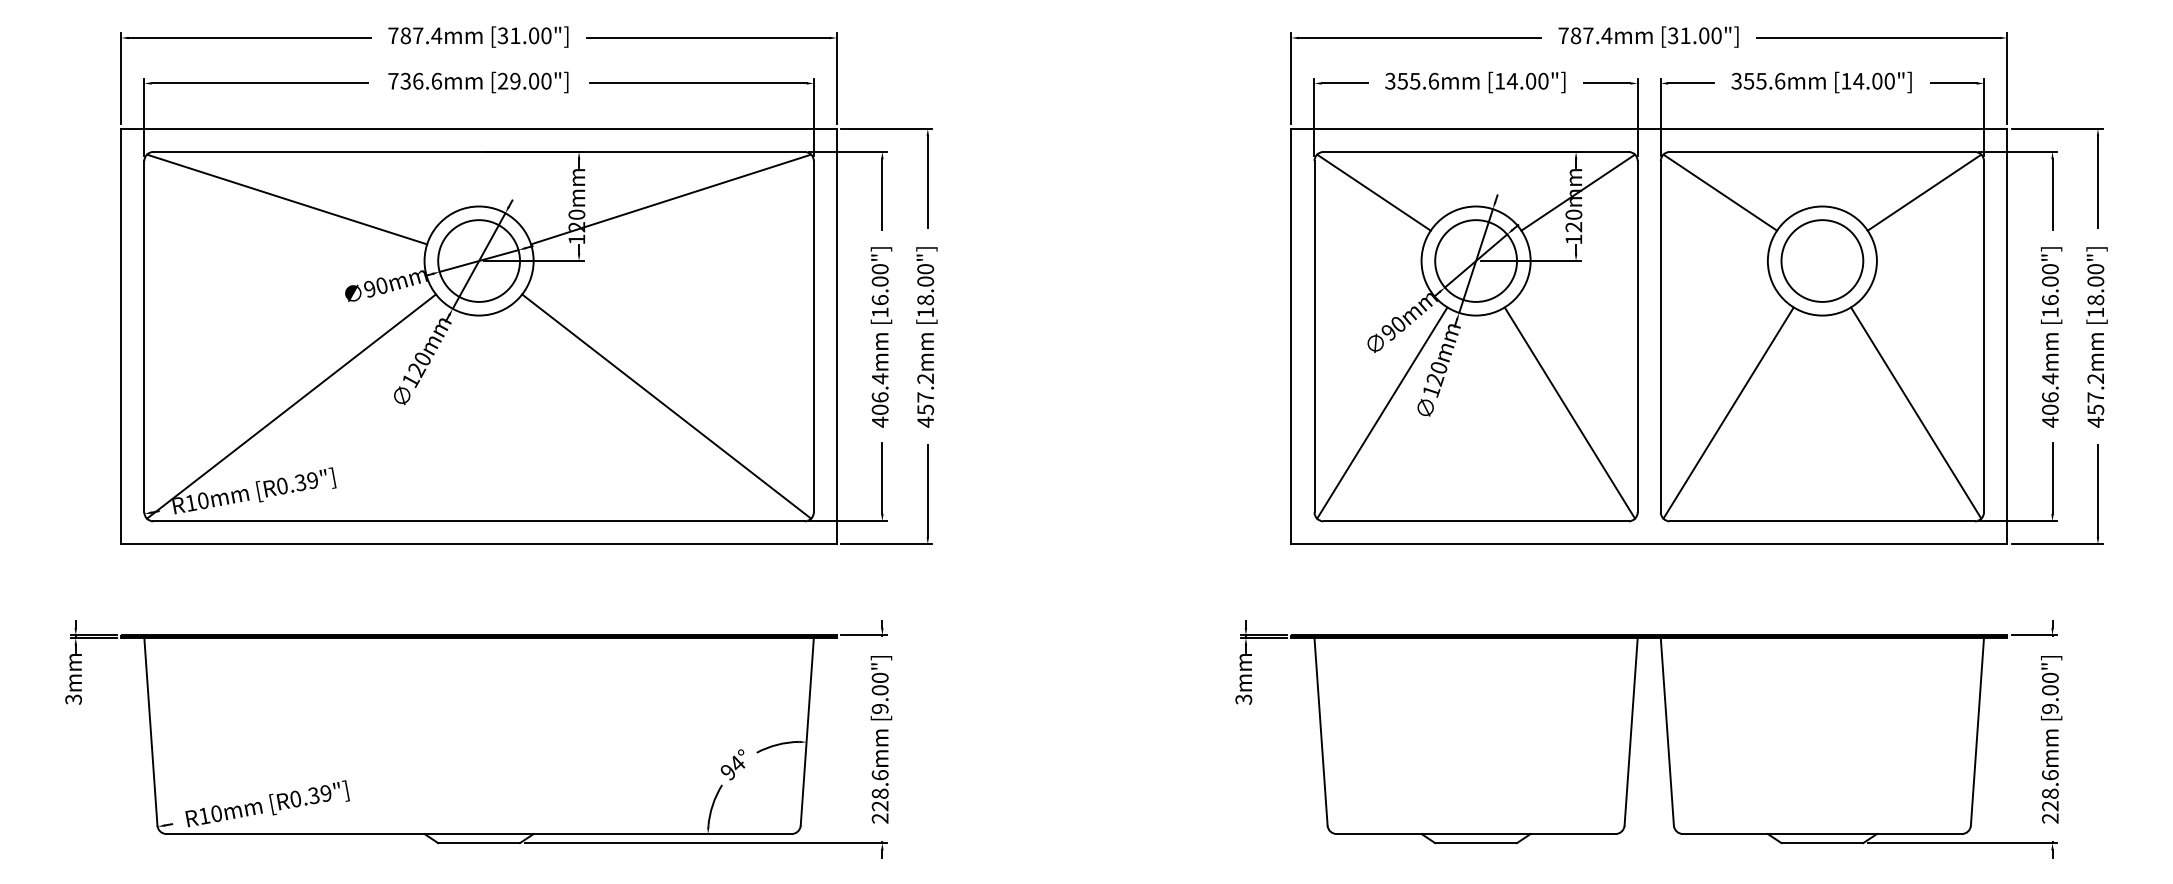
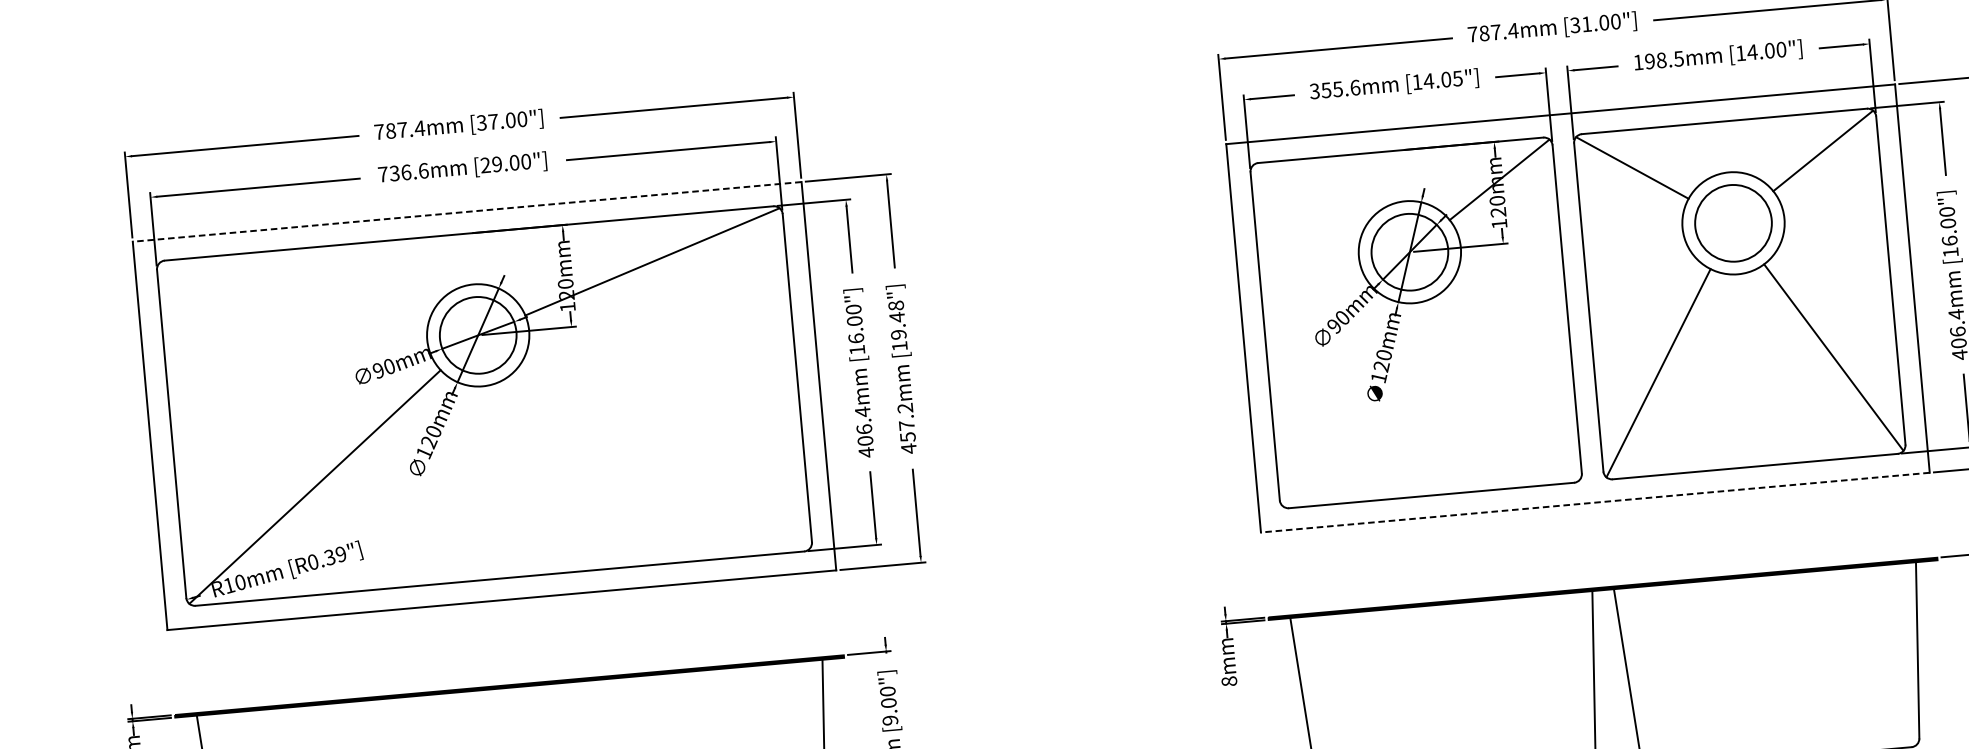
text: (515, 35) -> (493, 121), [31.00"] -> [37.00"]
text: (1543, 80) -> (1457, 77), [14.00"] -> [14.05"]
text: (1758, 80) -> (1658, 59), 355.6mm -> 198.5mm
line: (479, 128) -> (467, 211), solid -> dashed
line: (1373, 192) -> (1308, 196), removed
line: (287, 199) -> (294, 293), removed
text: (925, 284) -> (897, 320), [18.00"] -> [19.48"]
line: (666, 406) -> (665, 455), removed
line: (1382, 412) -> (1335, 401), removed
line: (1569, 412) -> (1509, 385), removed
line: (1649, 544) -> (1595, 502), solid -> dashed
text: (1243, 699) -> (1229, 681), 3mm -> 8mm

